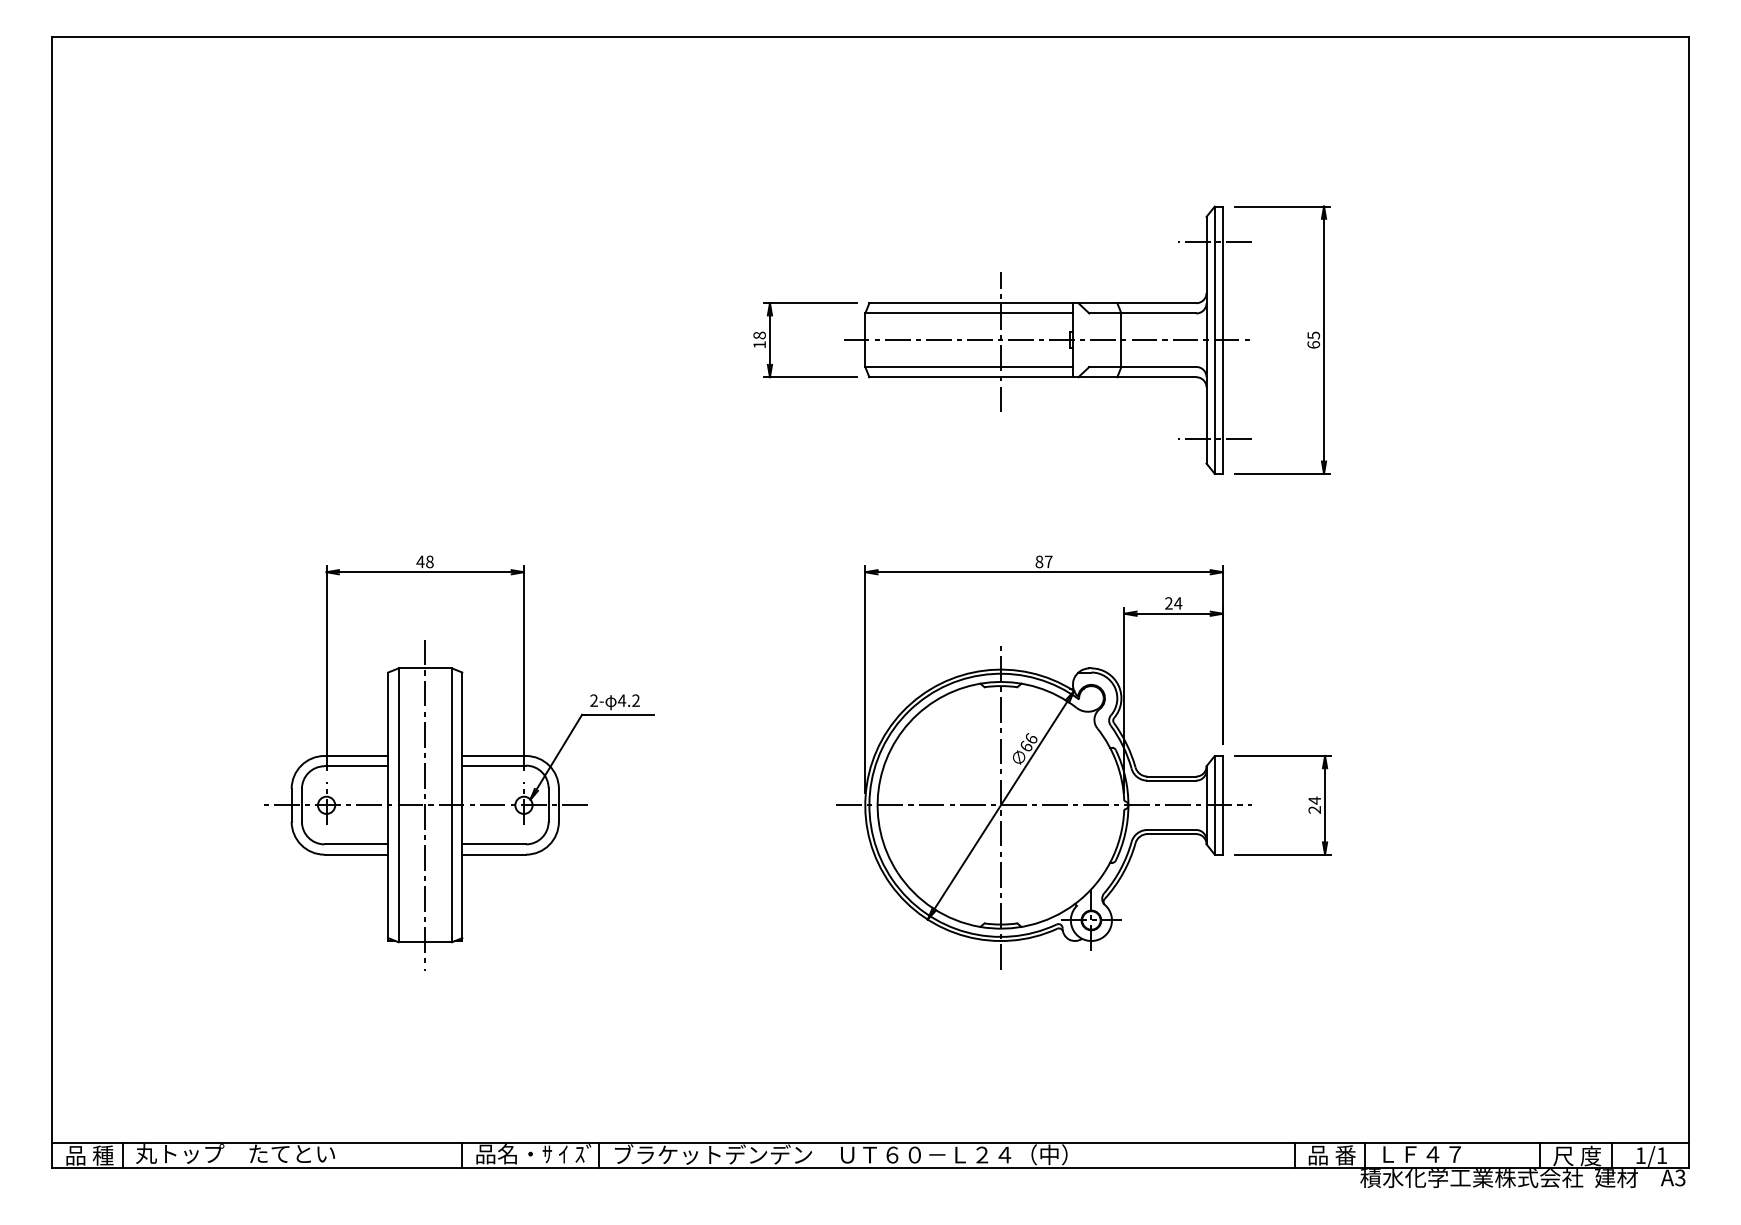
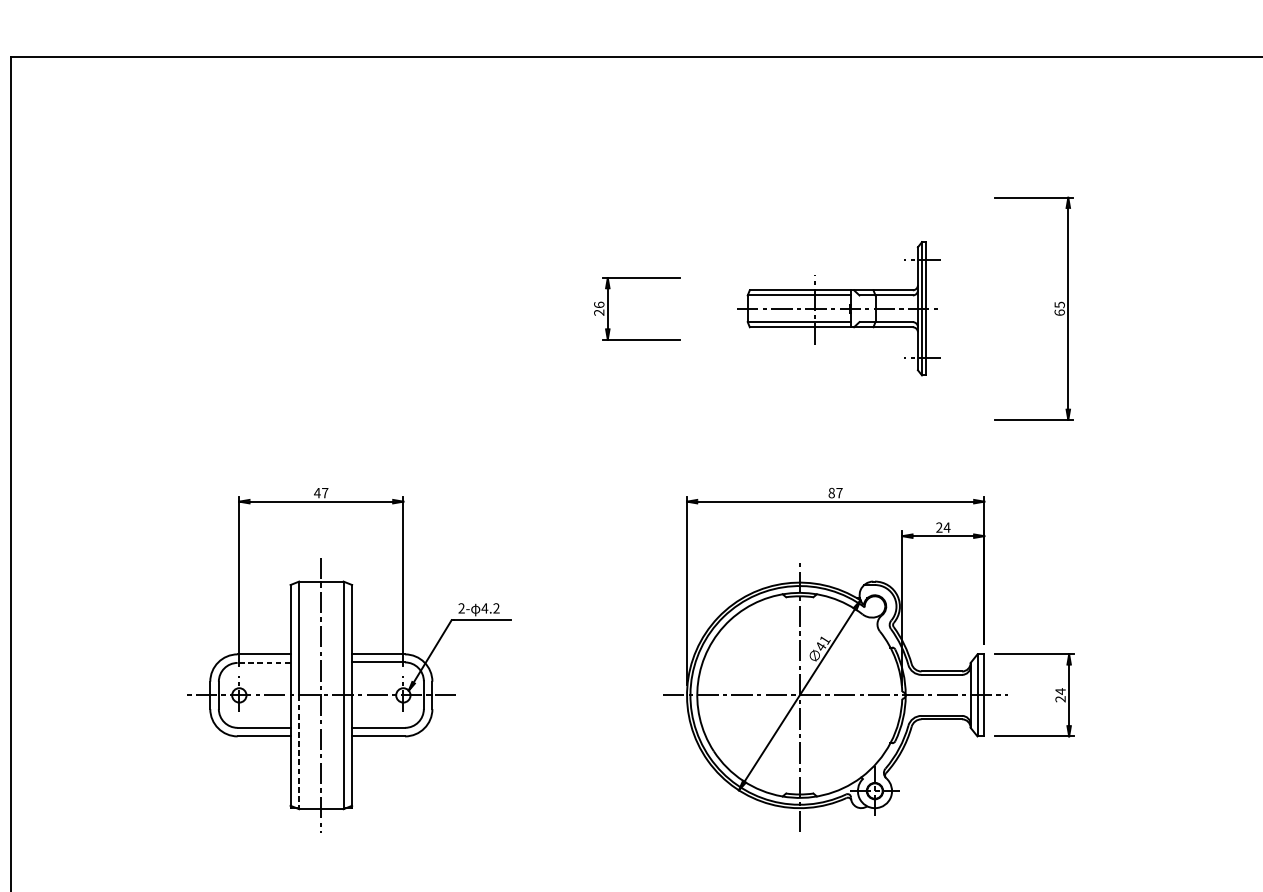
text: (759, 339) -> (599, 308), 18 -> 26
part: (1047, 339) -> (838, 308), size x0.6
text: (429, 561) -> (324, 492), 48 -> 47
text: (1029, 742) -> (823, 643), 66 -> 41
line: (356, 766) -> (264, 663), solid -> dashed
line: (398, 874) -> (299, 752), solid -> dashed

